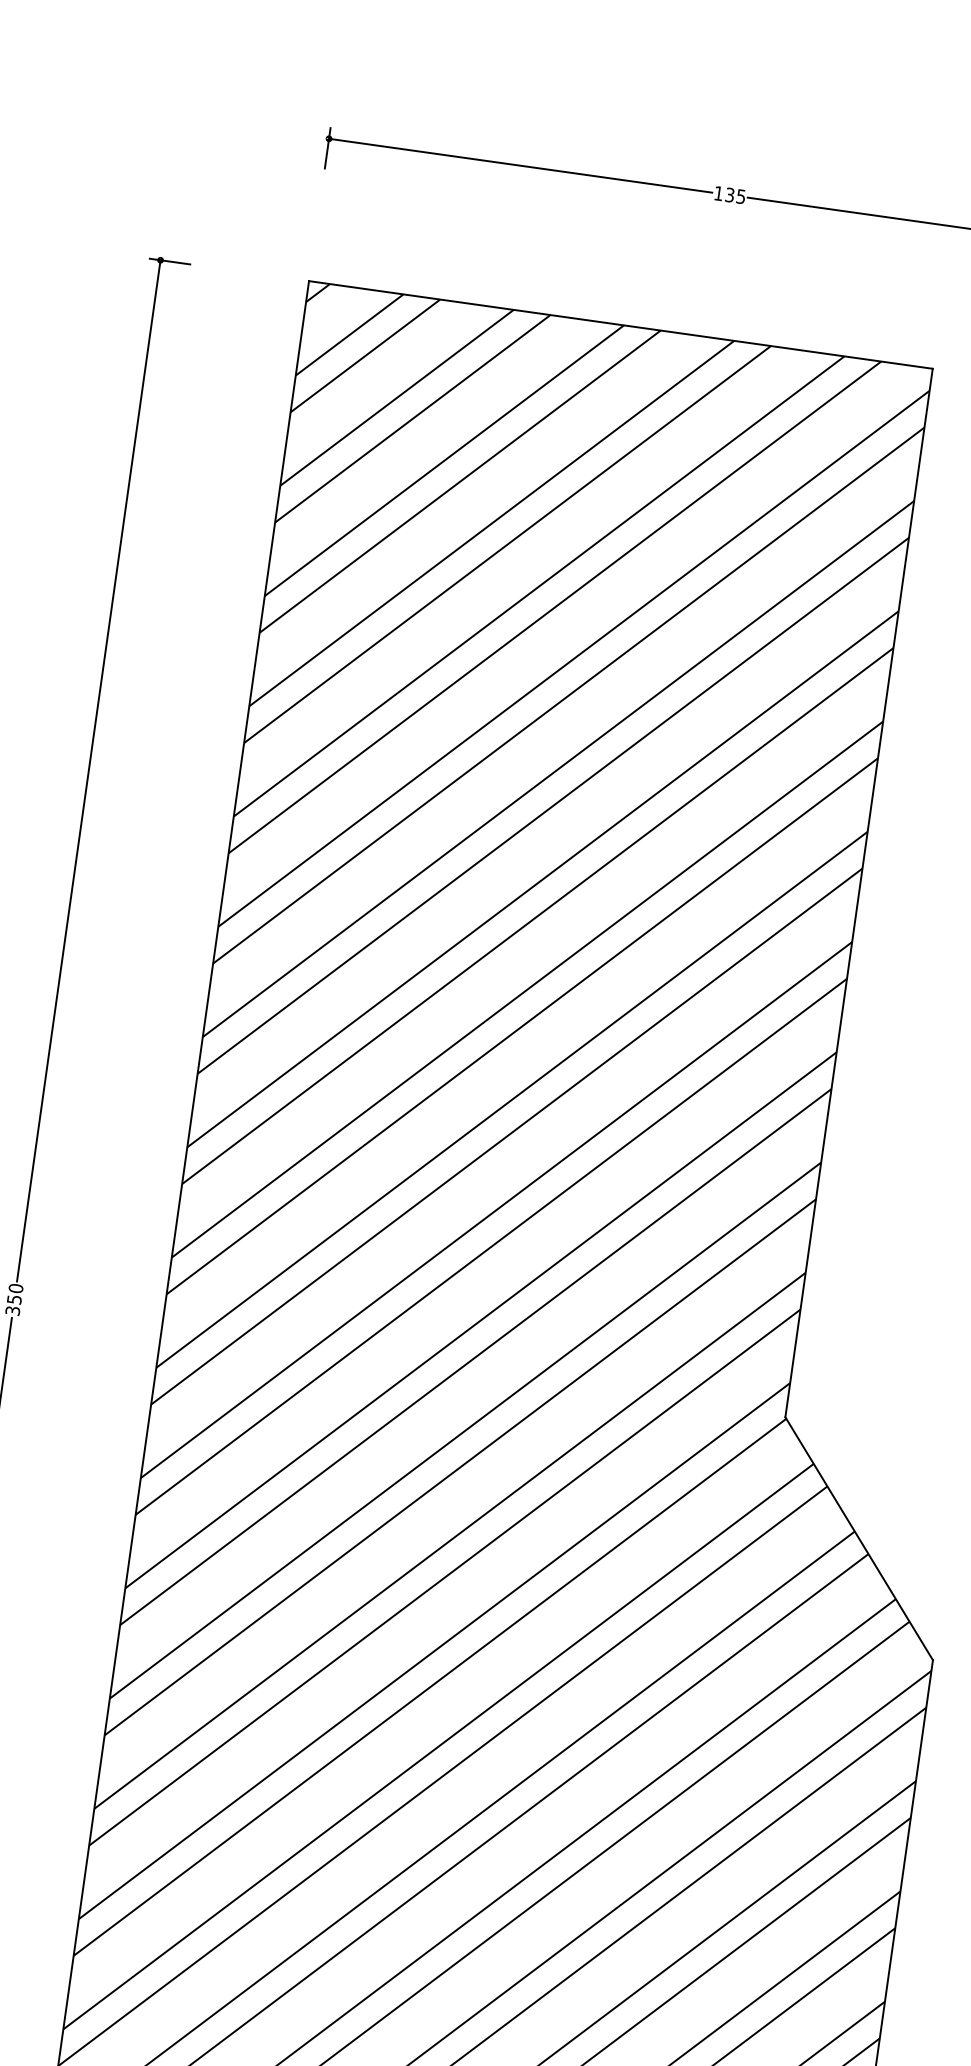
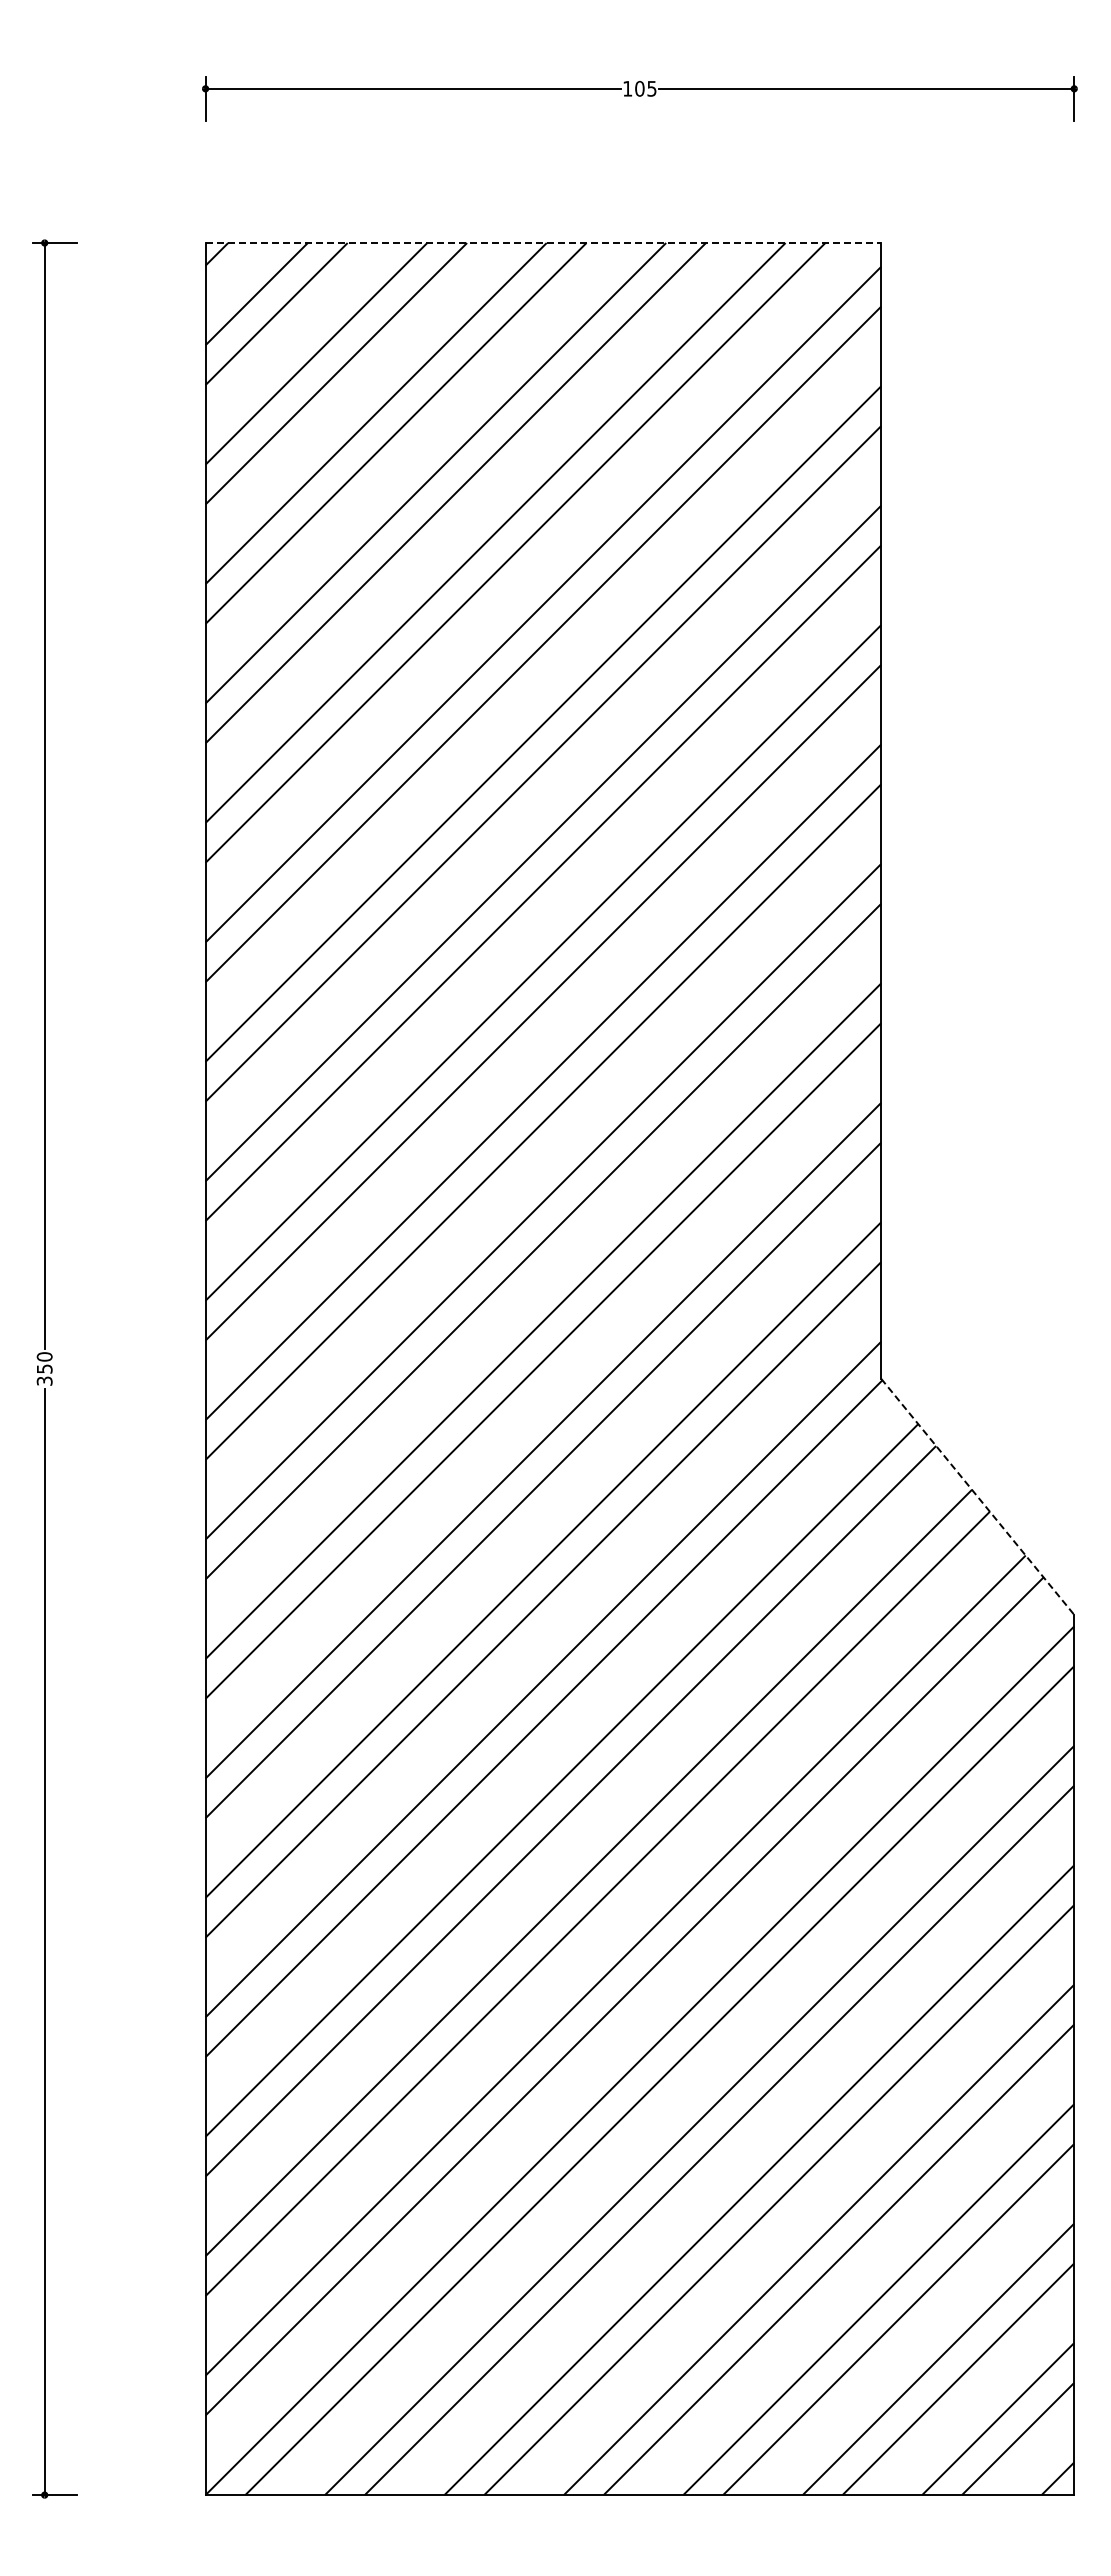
text: (729, 194) -> (639, 88), 135 -> 105
line: (620, 325) -> (543, 243), solid -> dashed
line: (859, 1539) -> (978, 1497), solid -> dashed

